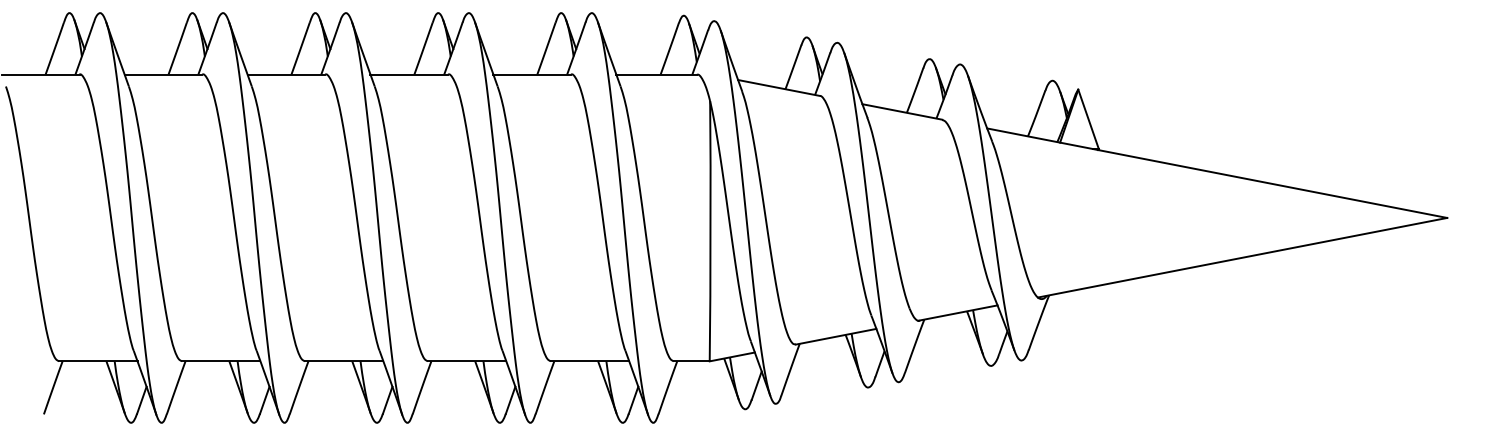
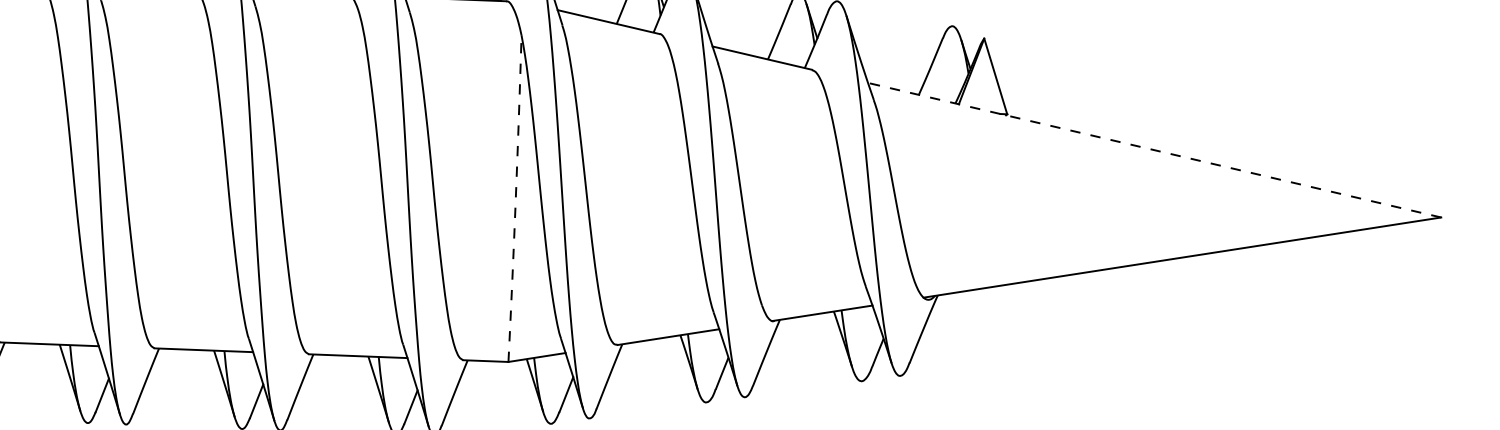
line: (1216, 173) -> (1153, 150), solid -> dashed
arc: (710, 231) -> (515, 198), solid -> dashed

